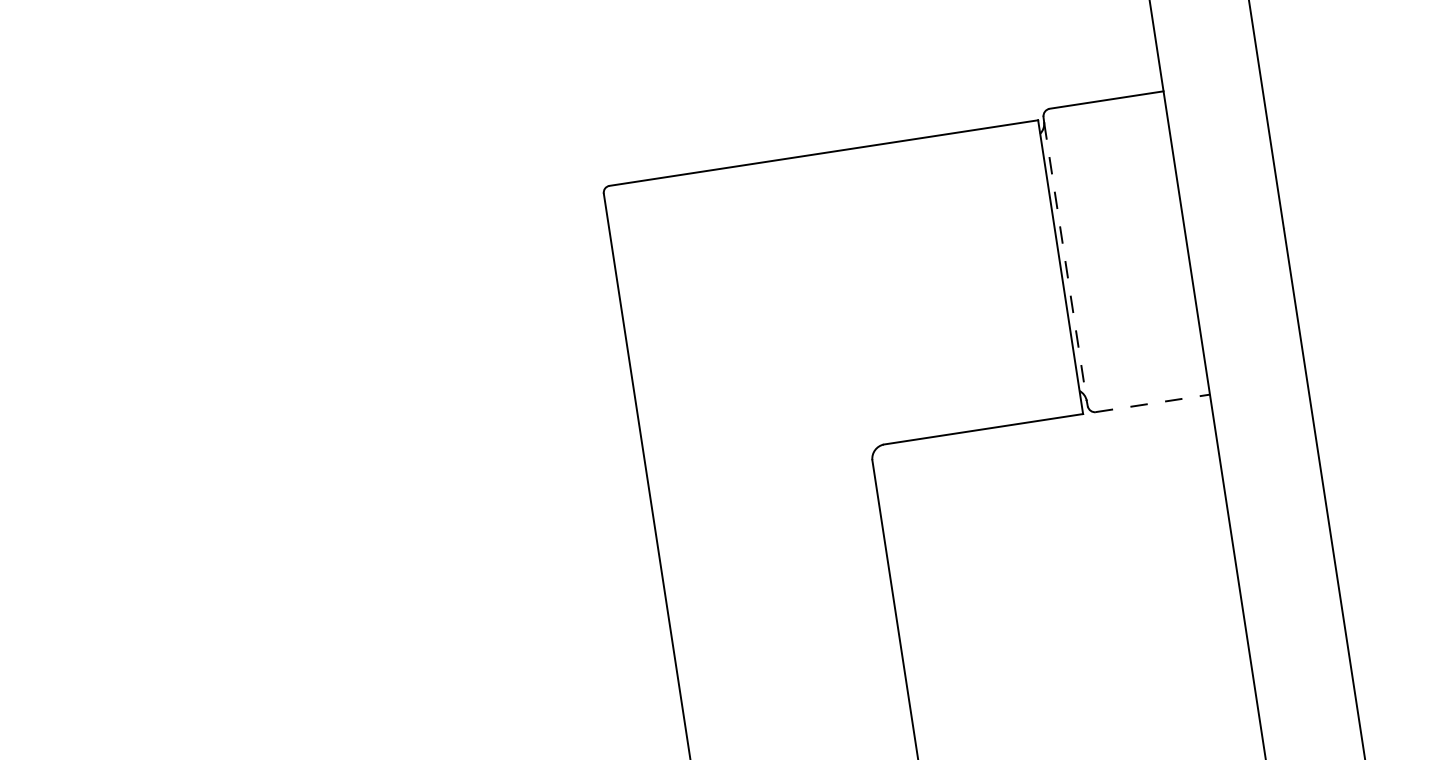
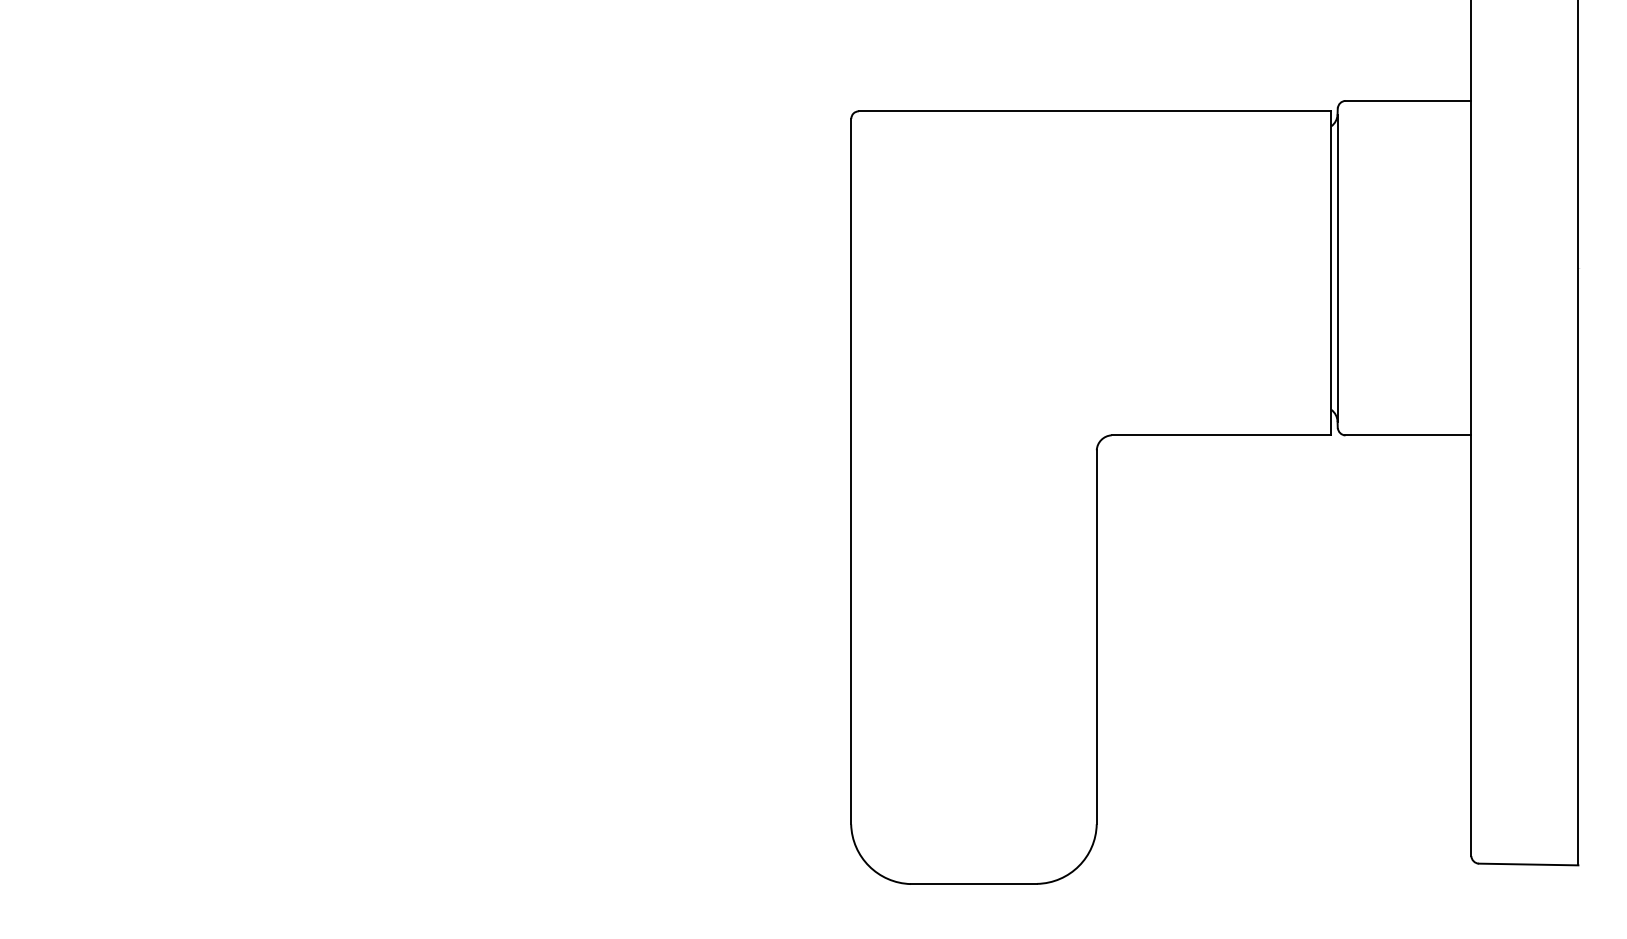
line: (1065, 261) -> (1337, 268), dashed -> solid
line: (1152, 403) -> (1408, 435), dashed -> solid

